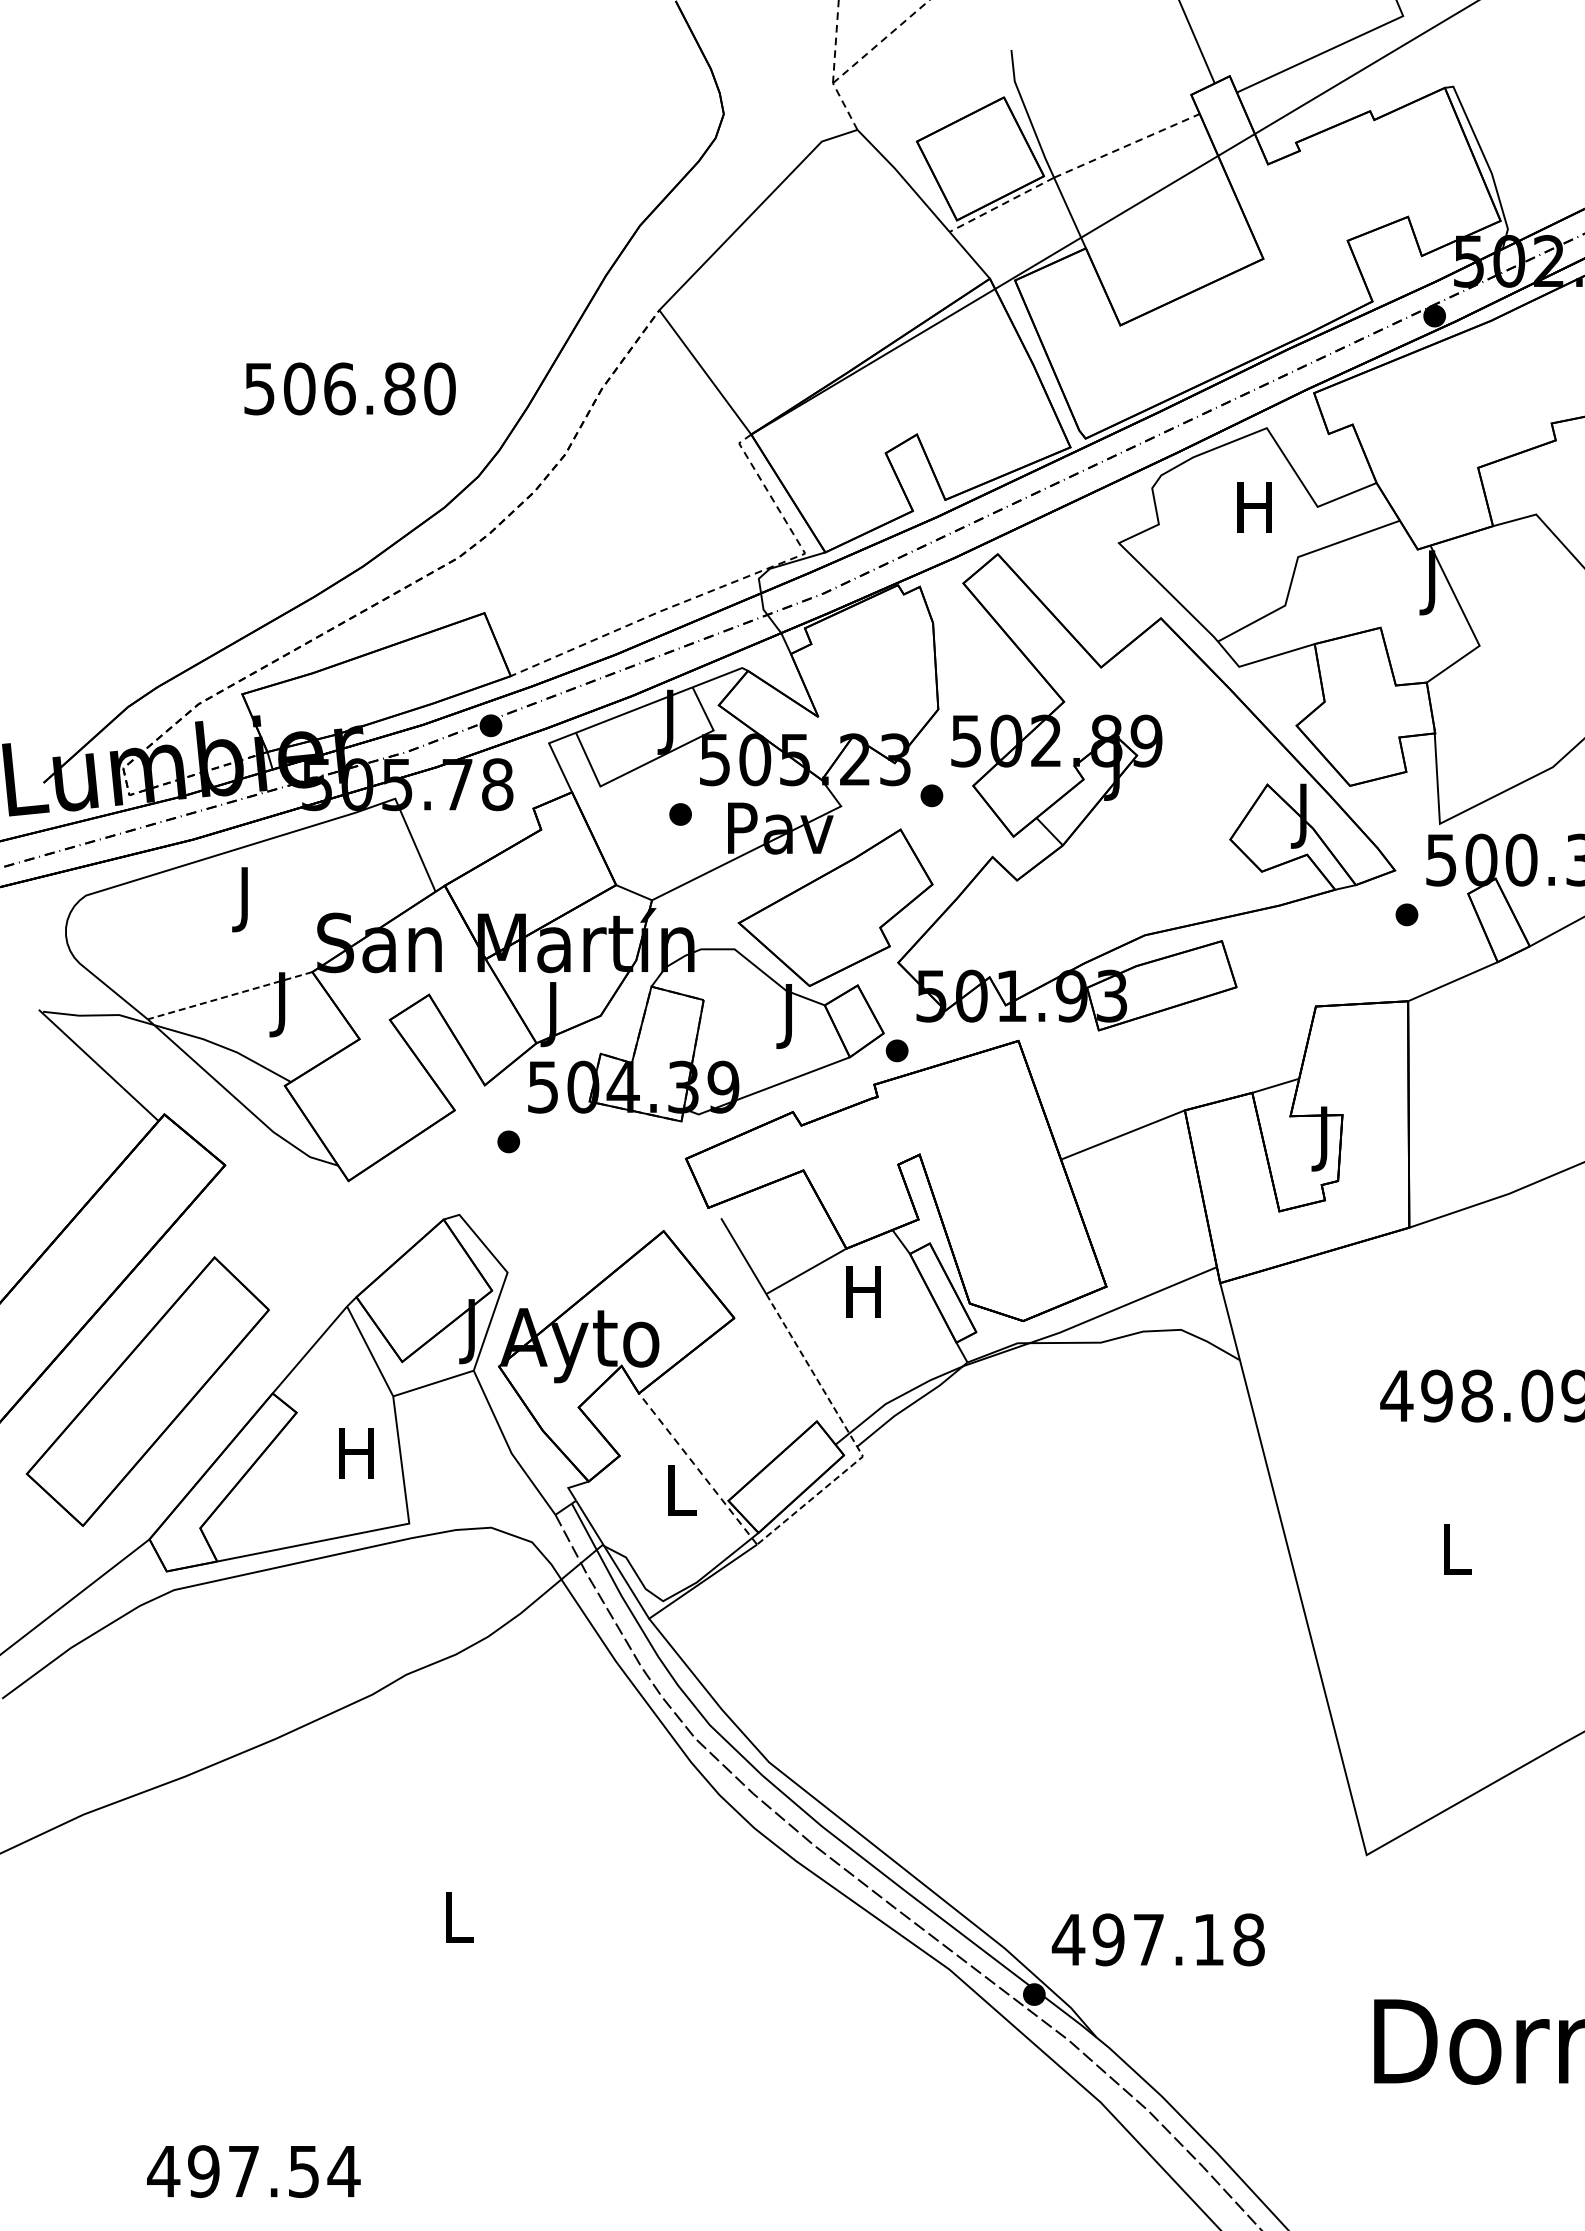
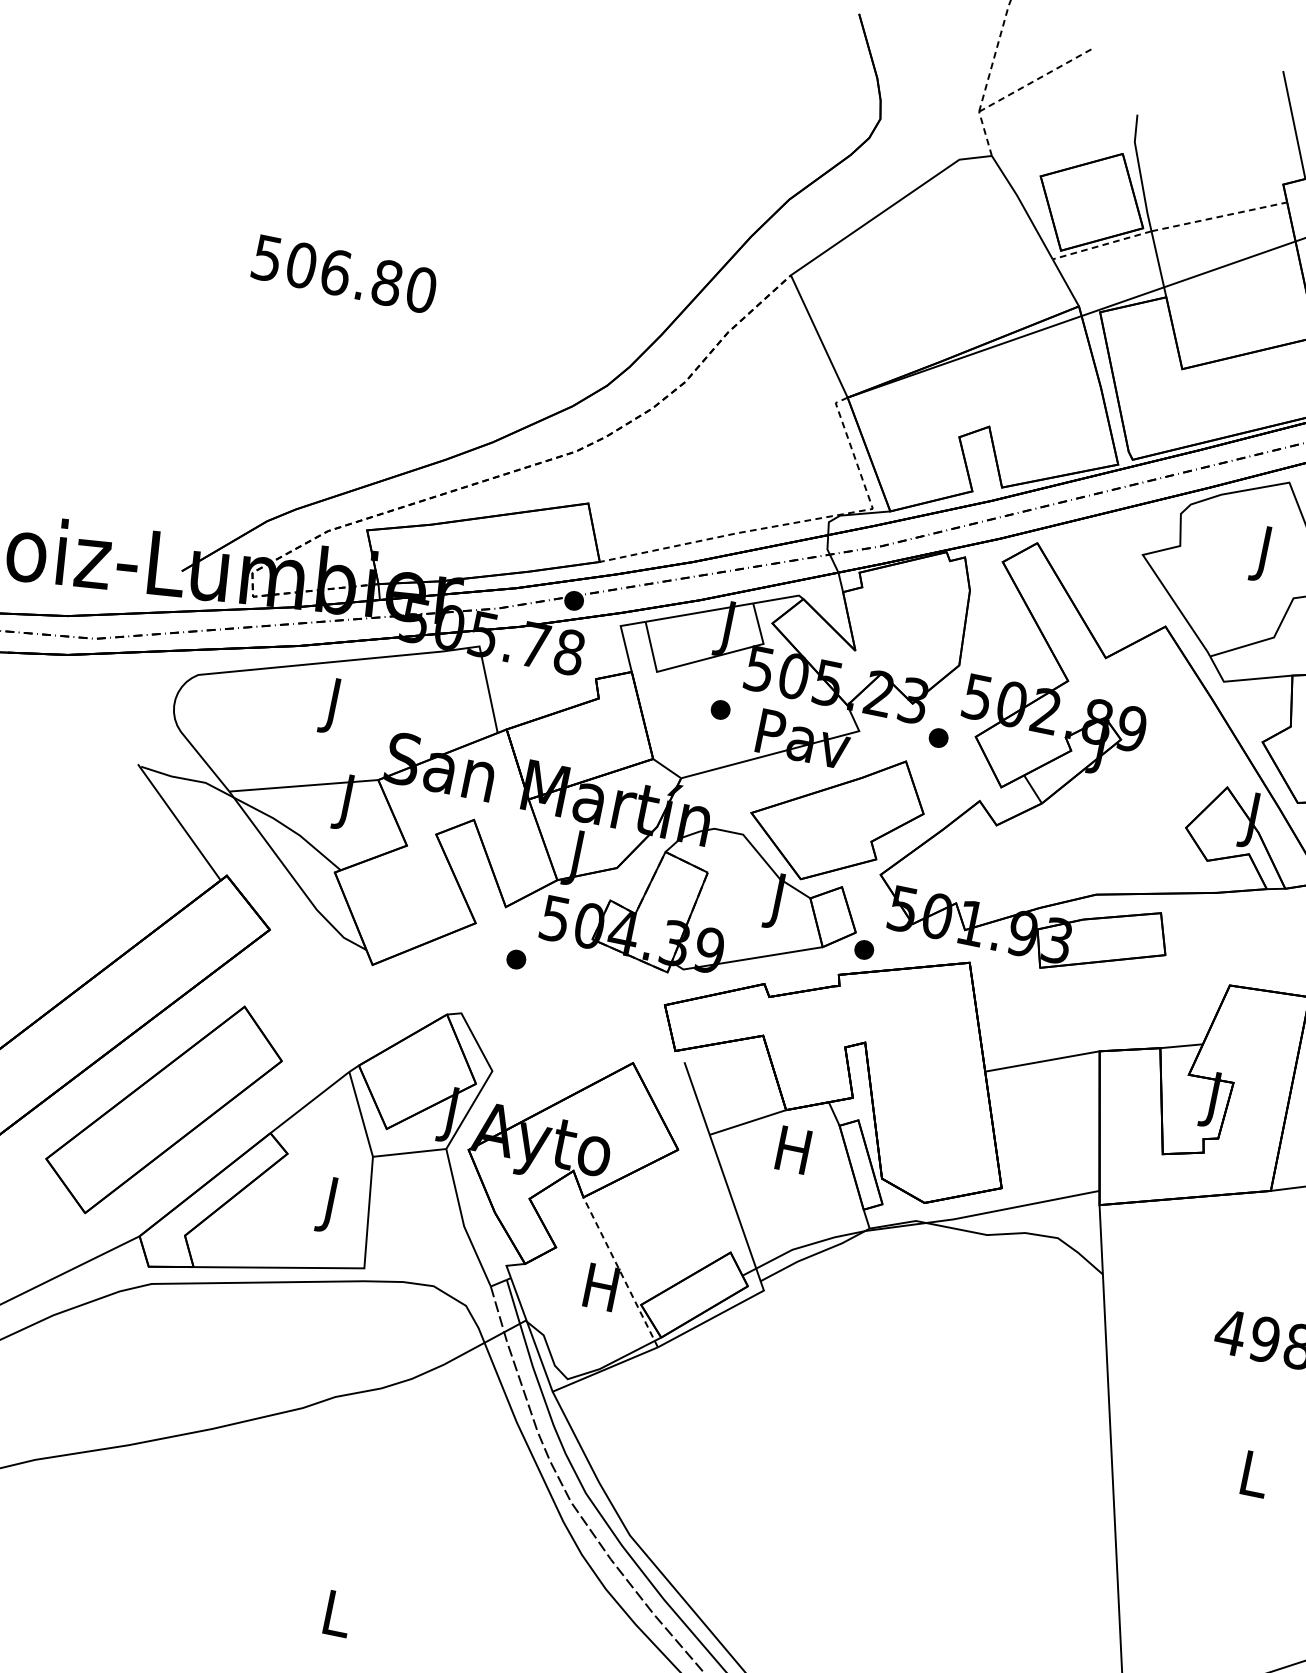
text: (349, 388) -> (344, 273), moved
text: (1254, 514) -> (1263, 554), H -> J
line: (230, 995) -> (304, 785), dashed -> solid
line: (850, 1435) -> (756, 1270), dashed -> solid
text: (356, 1460) -> (330, 1205), H -> J
text: (679, 1490) -> (601, 1287), L -> H

